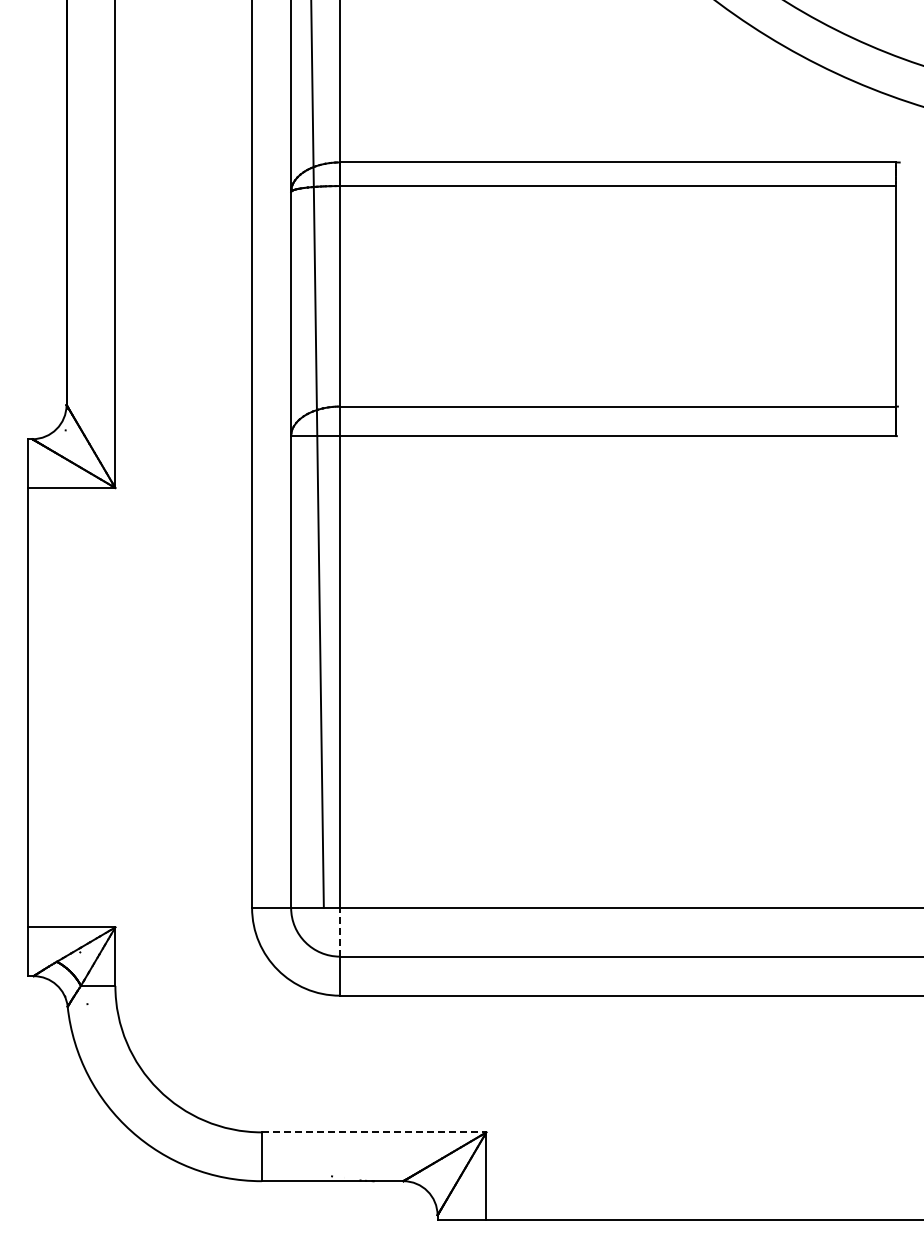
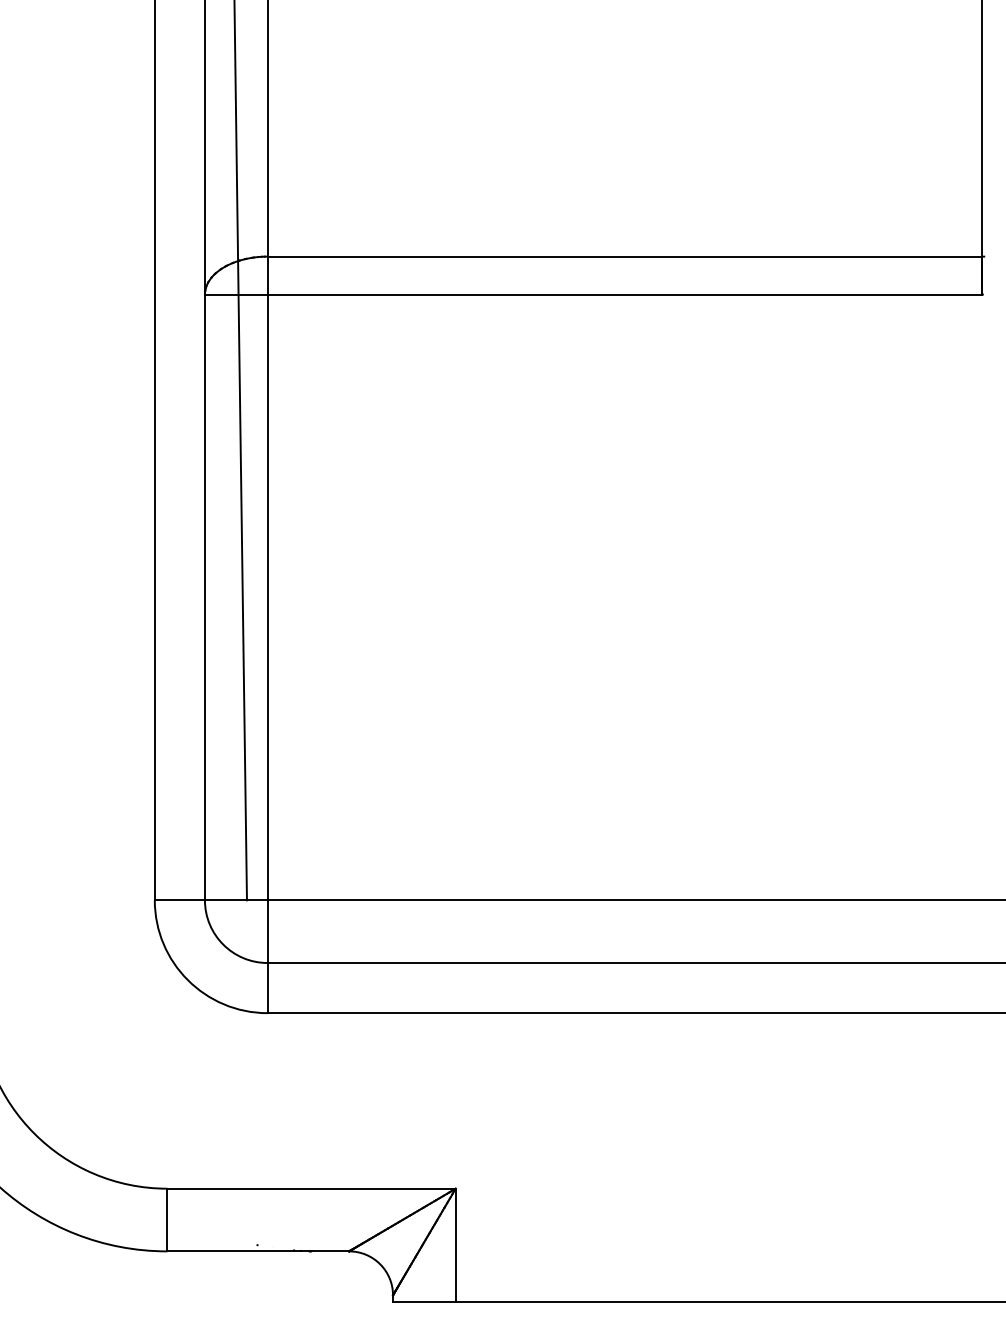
line: (339, 931) -> (267, 930), dashed -> solid
line: (374, 1132) -> (312, 1188), dashed -> solid

